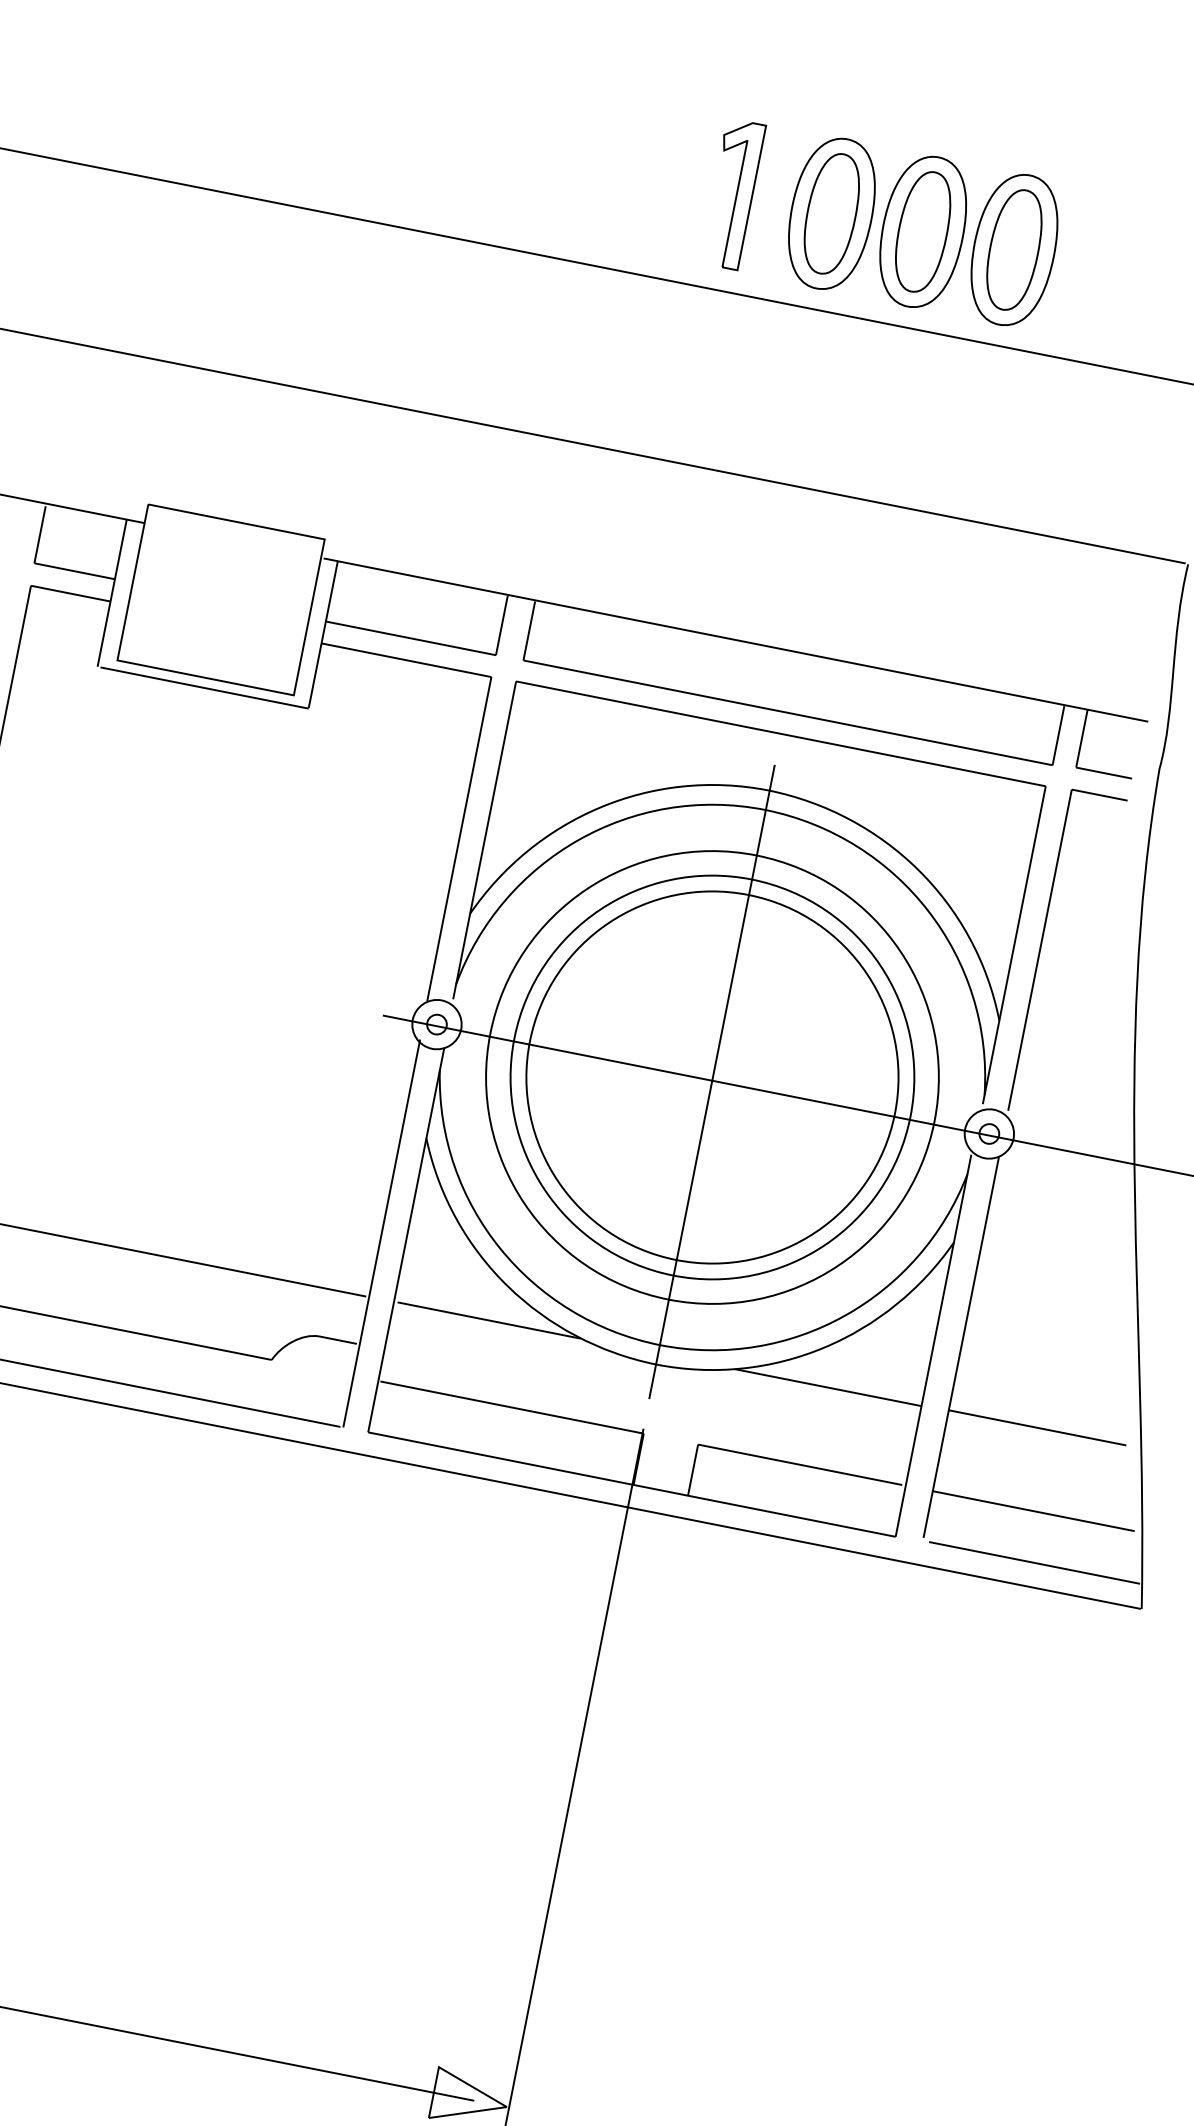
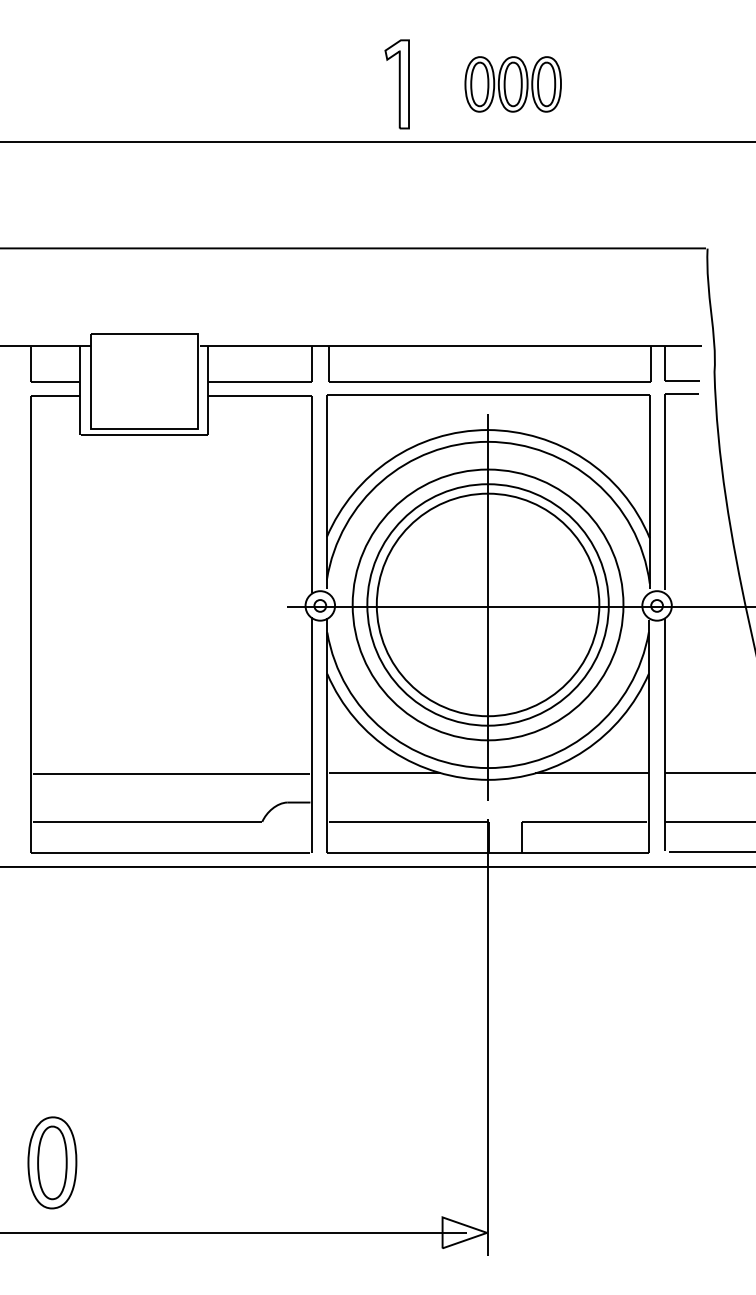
part: (921, 231) -> (512, 84), size x0.6

